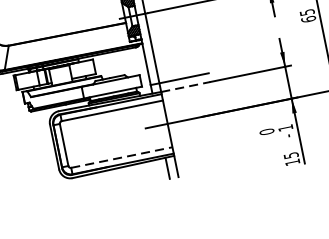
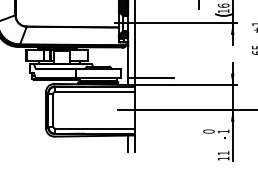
line: (186, 87) -> (154, 85), dashed -> solid
text: (291, 155) -> (223, 153), 15 -> 11
line: (122, 157) -> (95, 128), dashed -> solid

